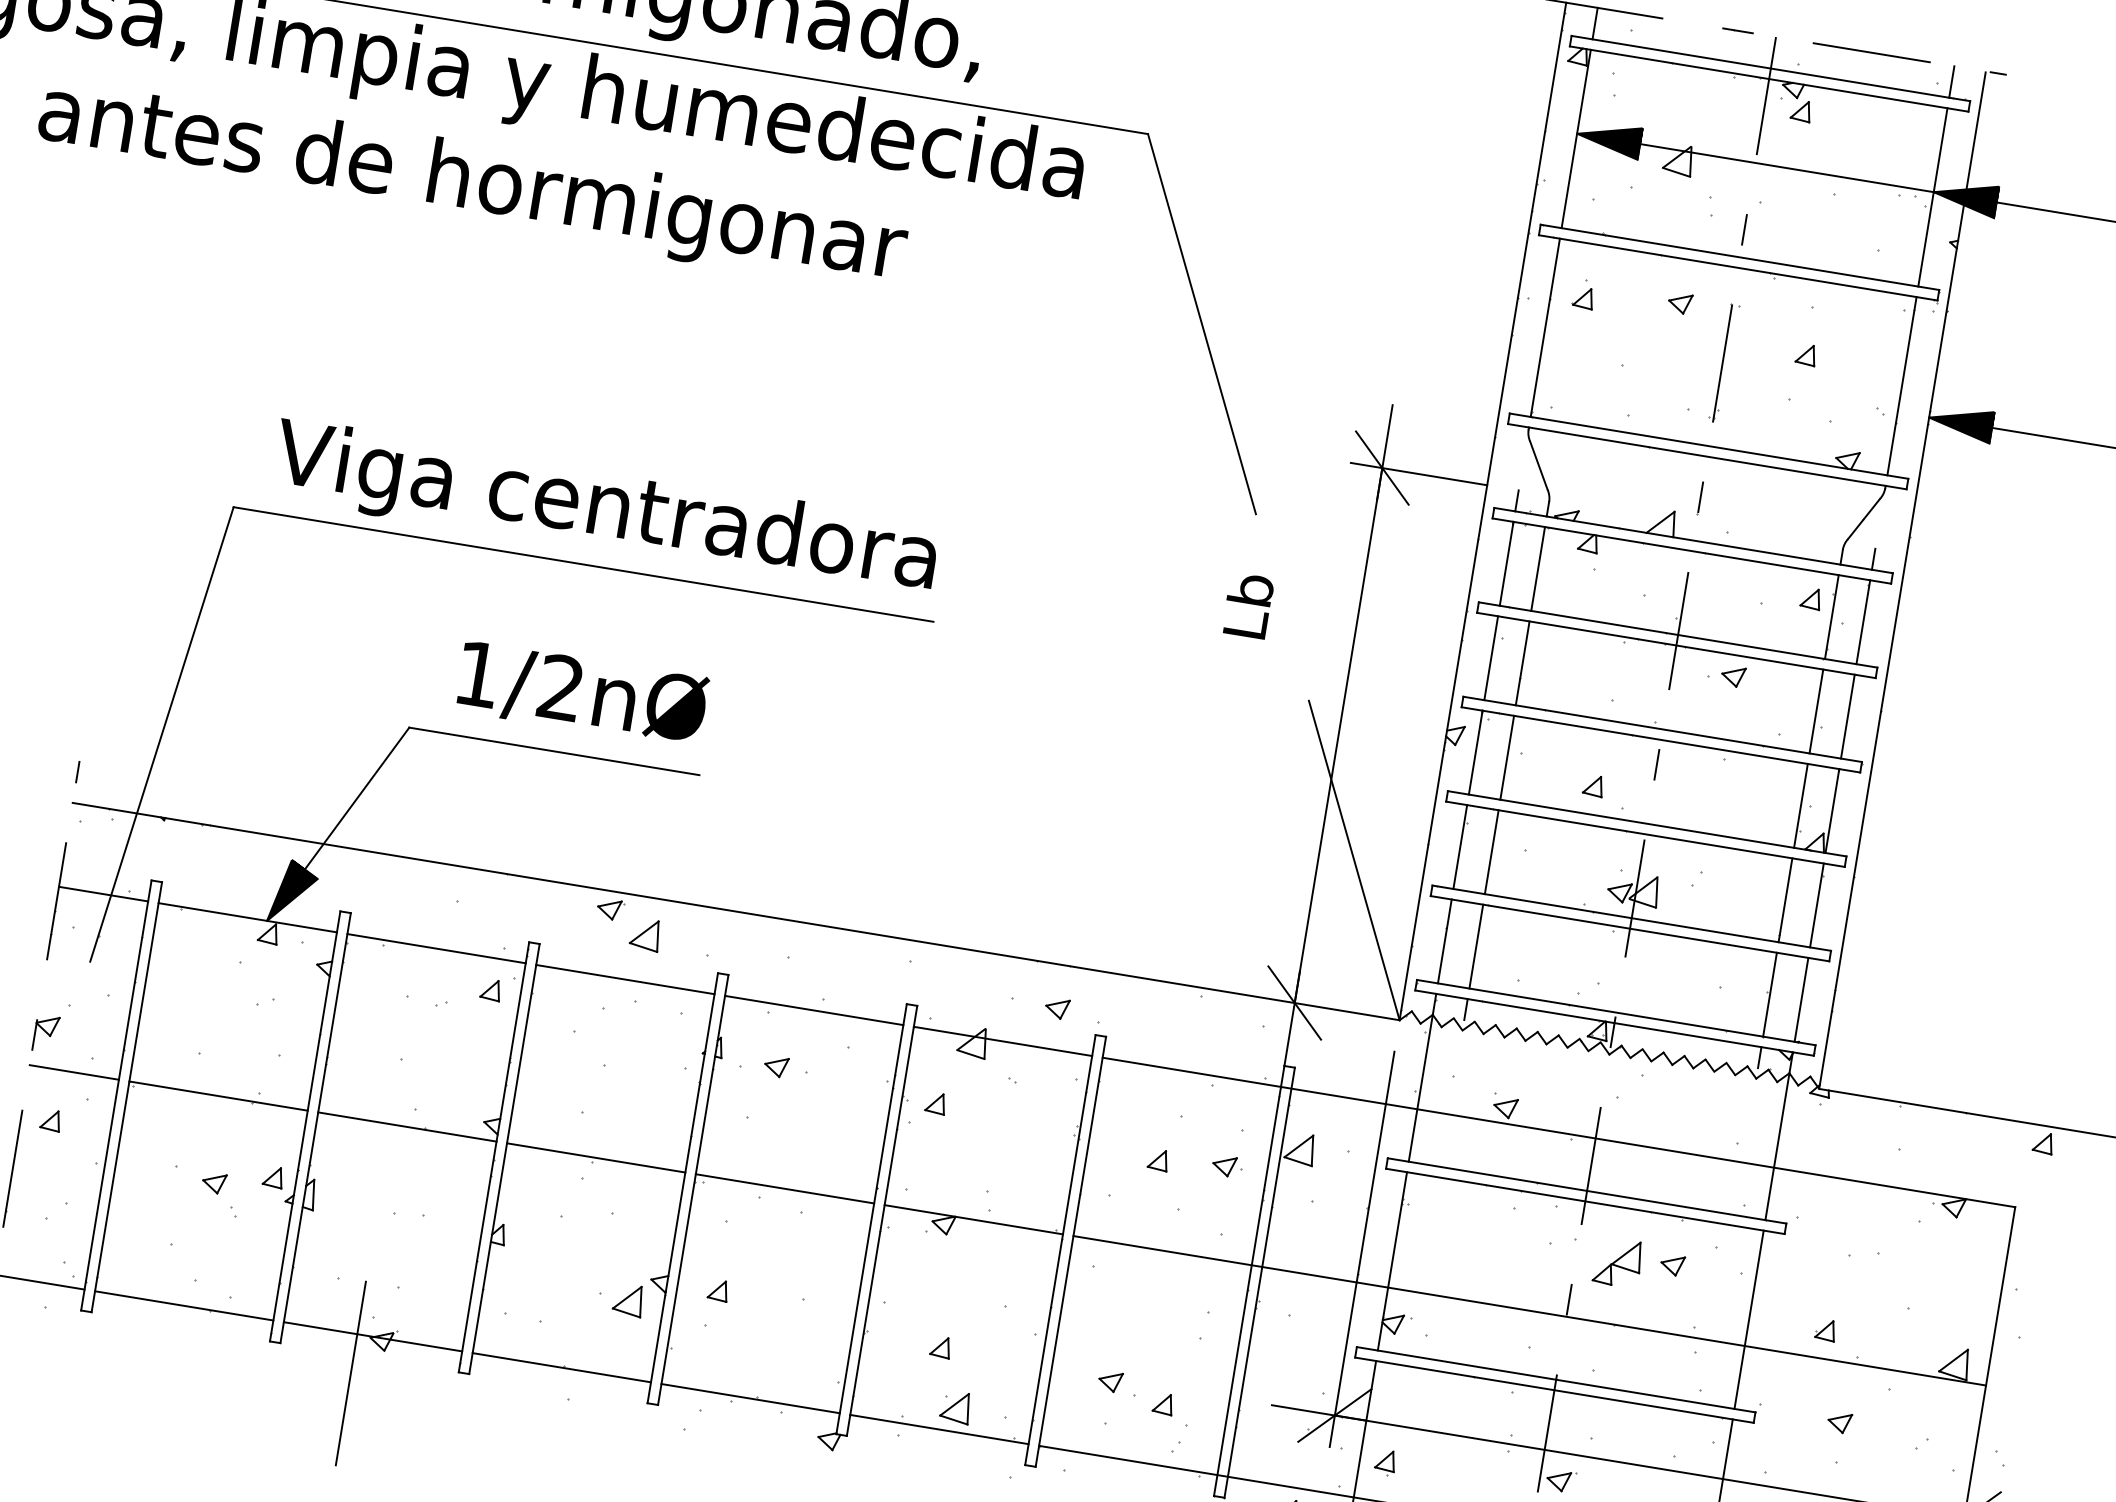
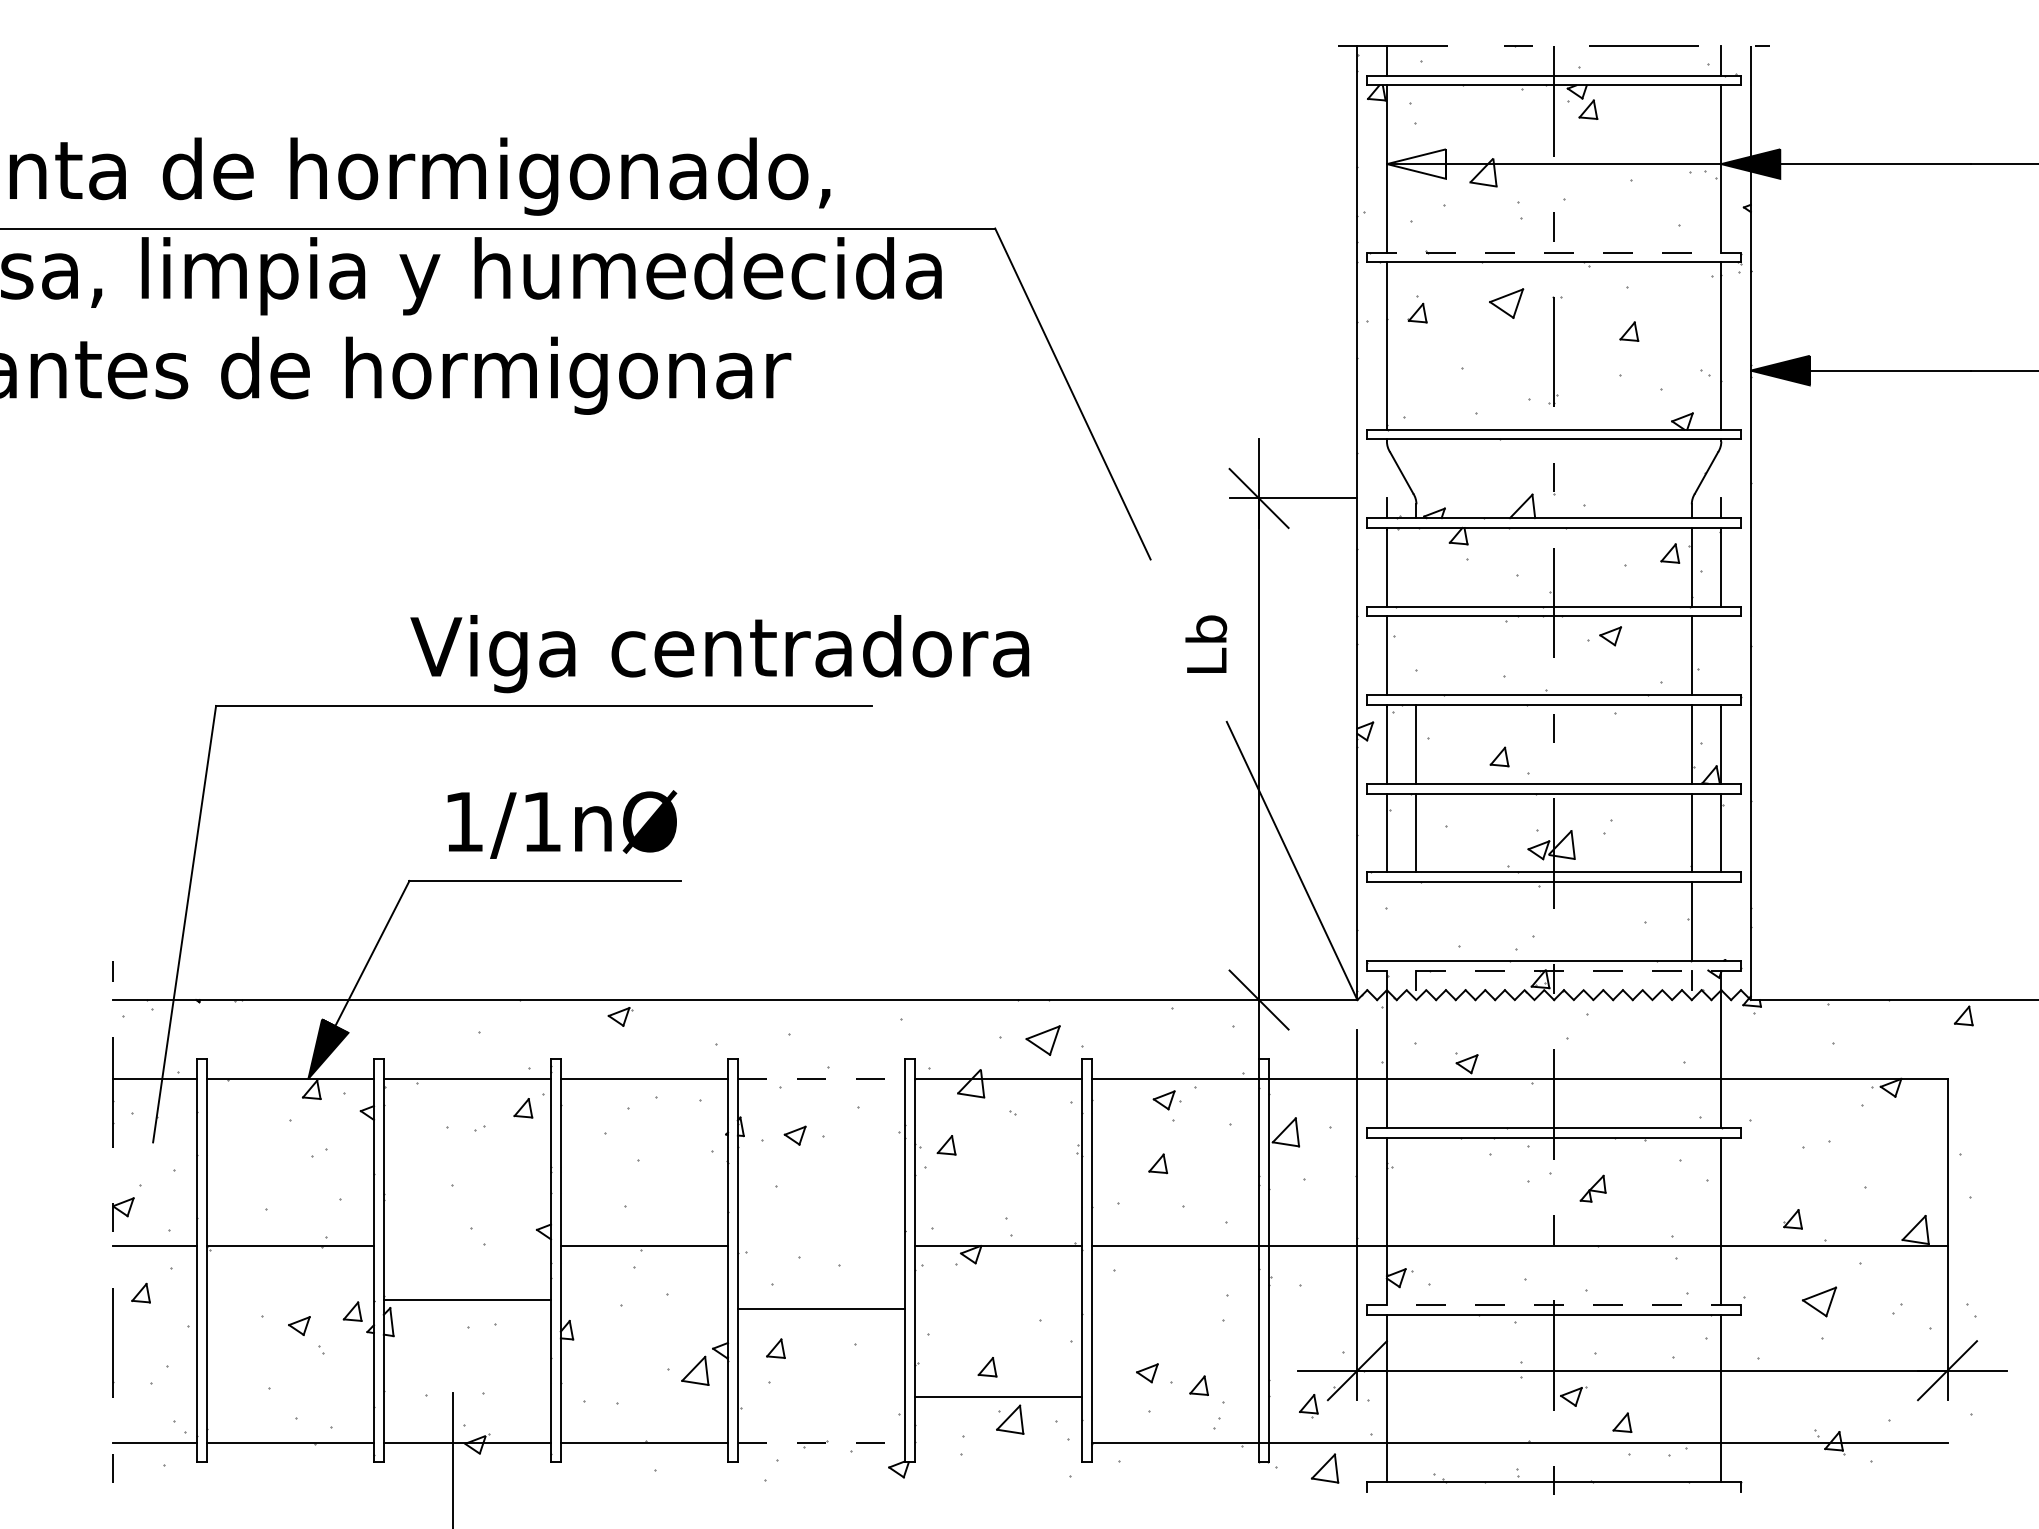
fill: (1608, 138) -> (1416, 163), removed
line: (1740, 257) -> (1554, 252), solid -> dashed
part: (1679, 303) -> (1505, 303), size x1.6
text: (604, 511) -> (719, 654), moved
line: (1538, 568) -> (1416, 566), removed
text: (1248, 605) -> (1206, 643), moved
line: (1522, 663) -> (1416, 655), removed
text: (560, 687) -> (541, 821), 1/2nØ -> 1/1nØ
line: (1848, 716) -> (1721, 655), removed
part: (645, 934) -> (656, 1034), removed
line: (1444, 941) -> (1386, 921), removed
line: (1476, 946) -> (1416, 921), removed
line: (1801, 1000) -> (1721, 921), removed
part: (1056, 1008) -> (1042, 1040), size x1.6
line: (814, 1010) -> (821, 1078), solid -> dashed
line: (1614, 1023) -> (1554, 970), solid -> dashed
line: (407, 1126) -> (467, 1299), moved
part: (1226, 1166) -> (1166, 1100), moved
line: (785, 1188) -> (821, 1308), moved
part: (1617, 1262) -> (1592, 1188), size x0.6
part: (1671, 1264) -> (1642, 1182), removed
line: (1556, 1379) -> (1554, 1304), solid -> dashed
line: (750, 1398) -> (821, 1442), solid -> dashed
part: (1838, 1422) -> (1818, 1301), size x1.6
line: (939, 1429) -> (998, 1396), moved
part: (1385, 1463) -> (1308, 1406), moved

